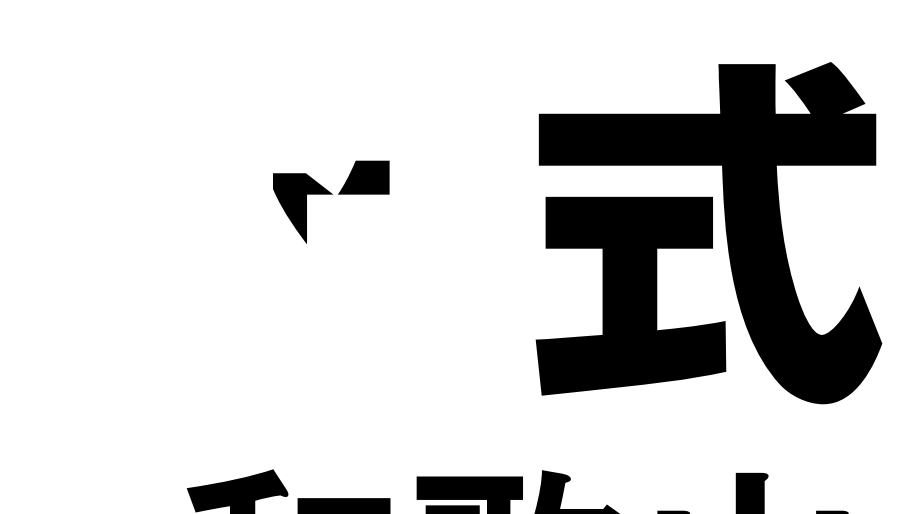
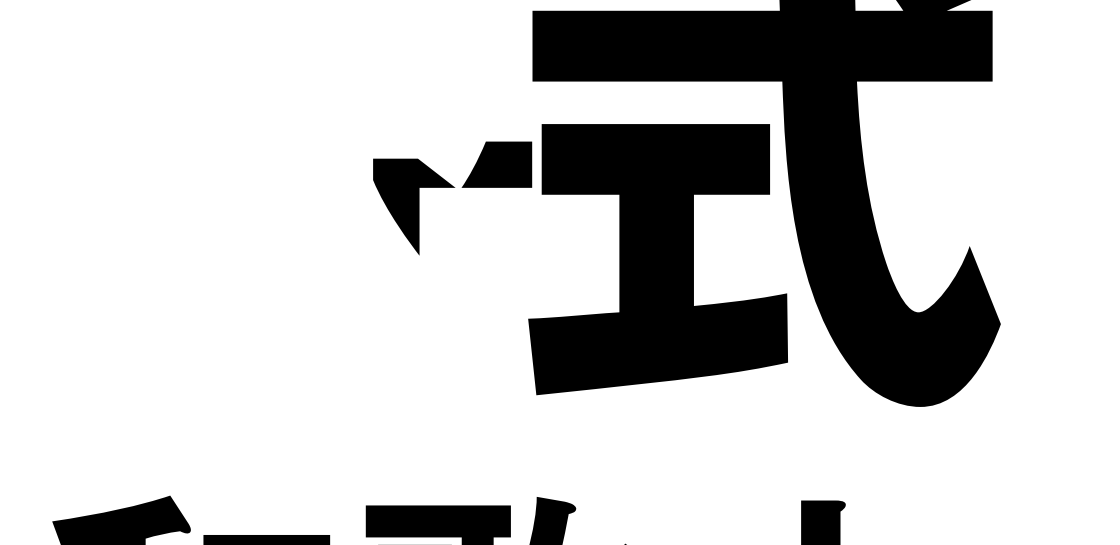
part: (331, 194) -> (452, 187), moved

